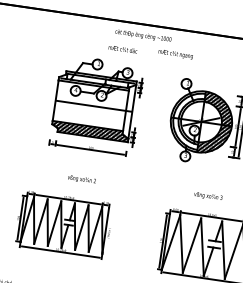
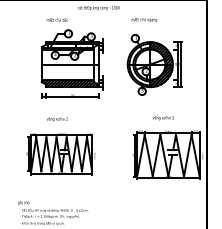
text: (121, 48) -> (56, 19), moved
text: (175, 54) -> (144, 20), moved
text: (80, 179) -> (56, 119), moved

